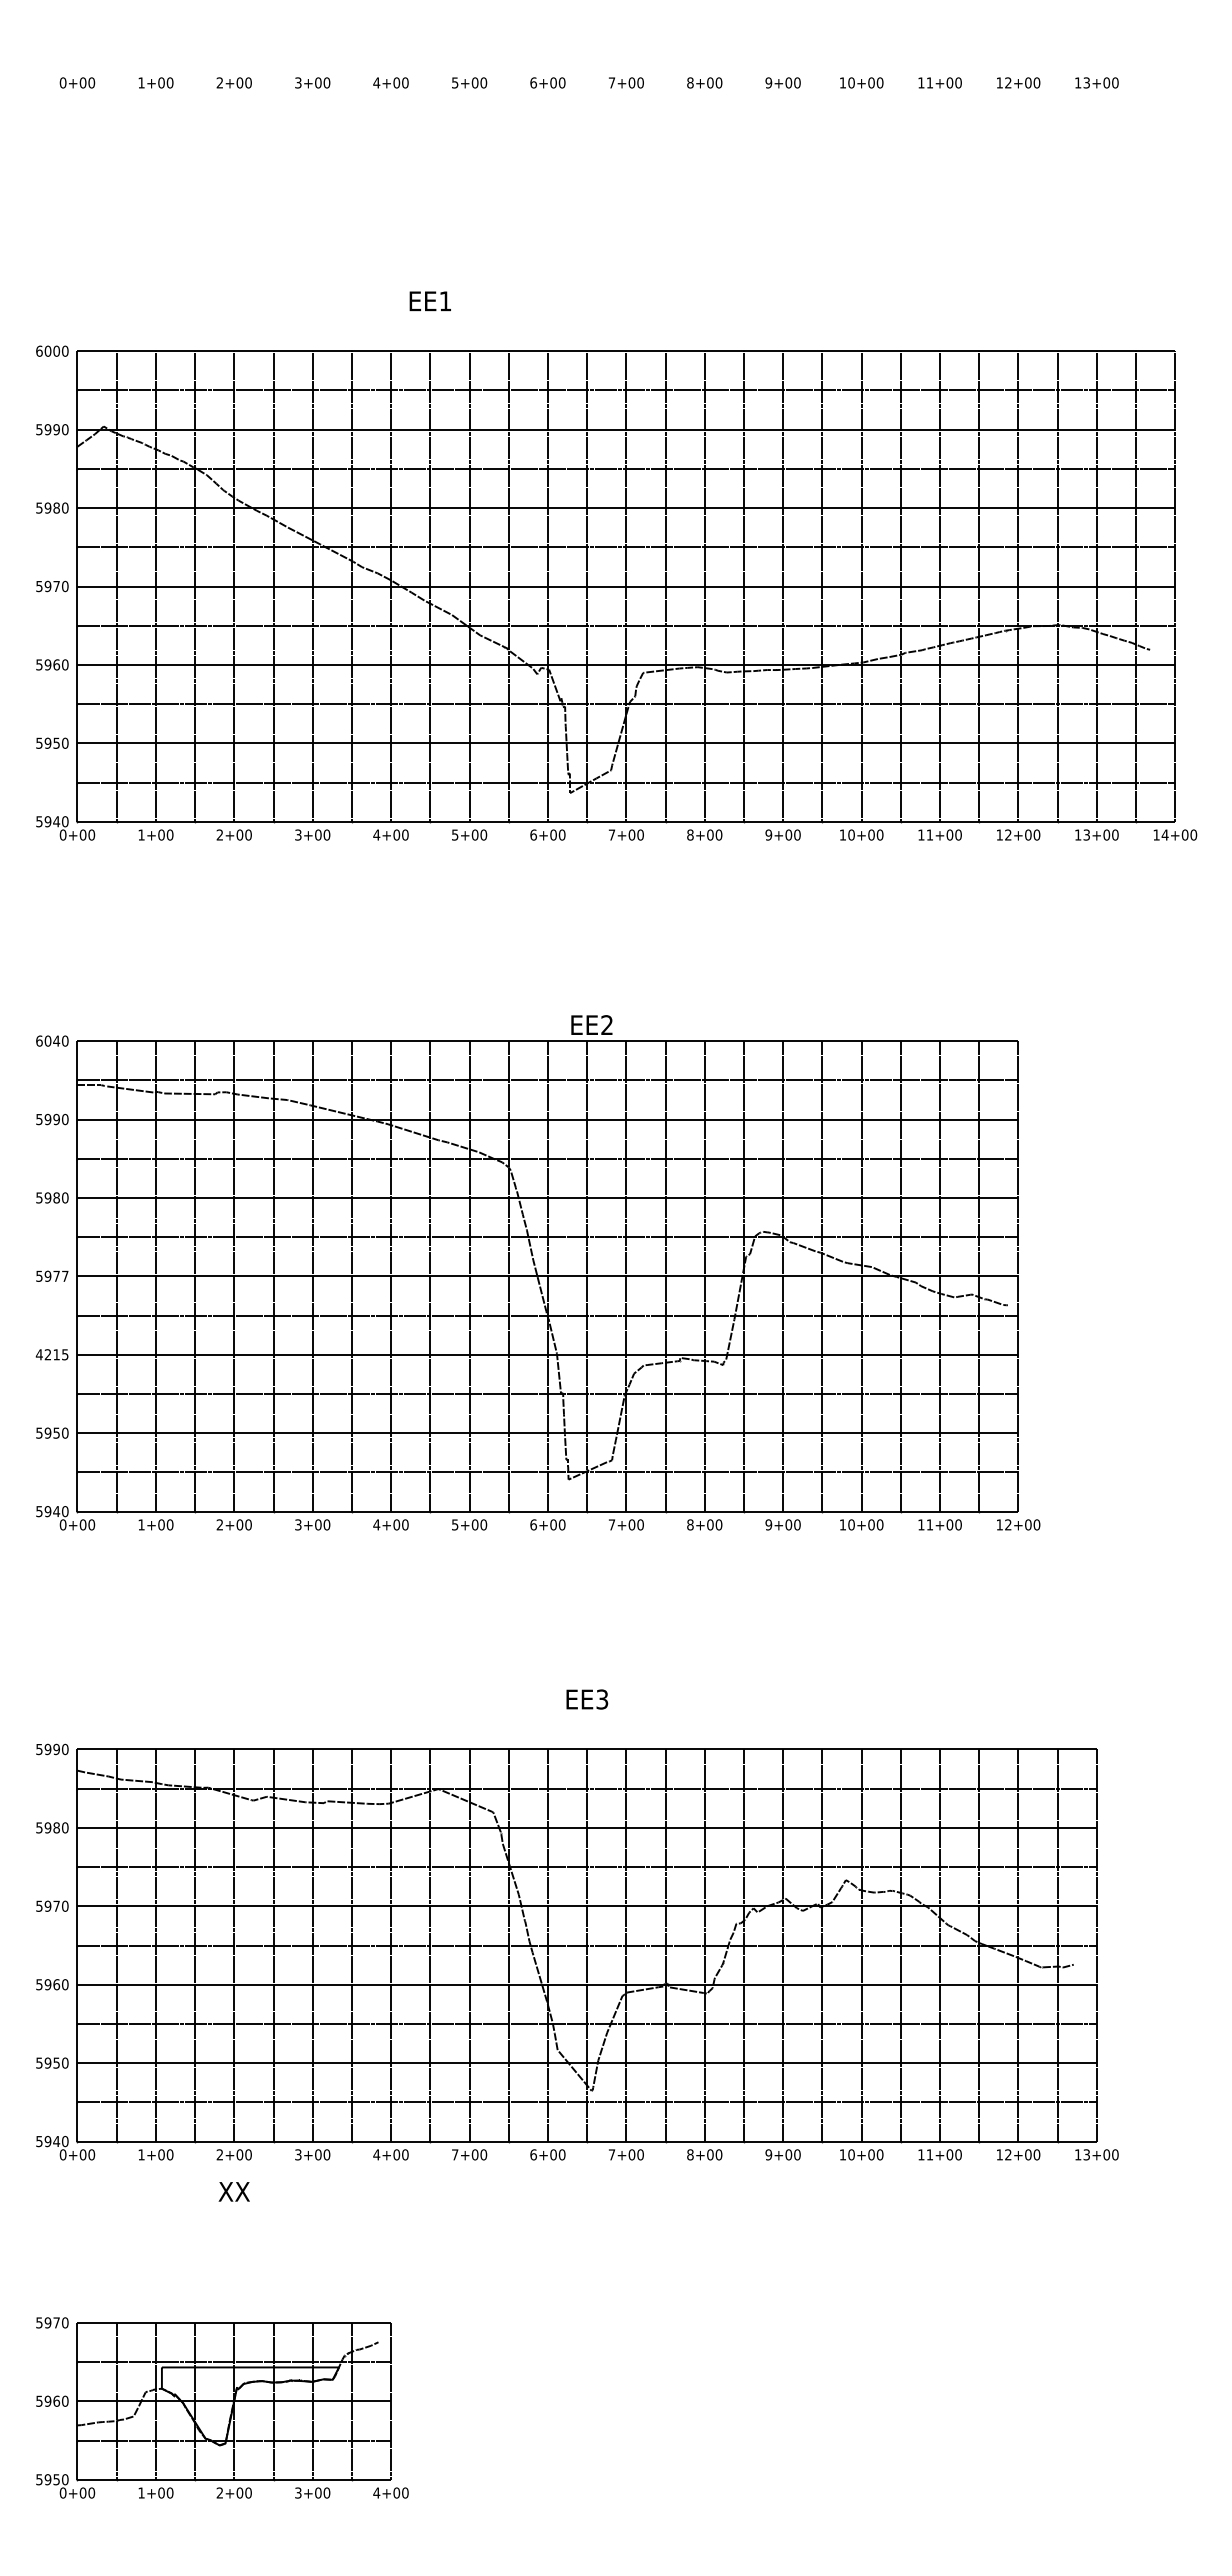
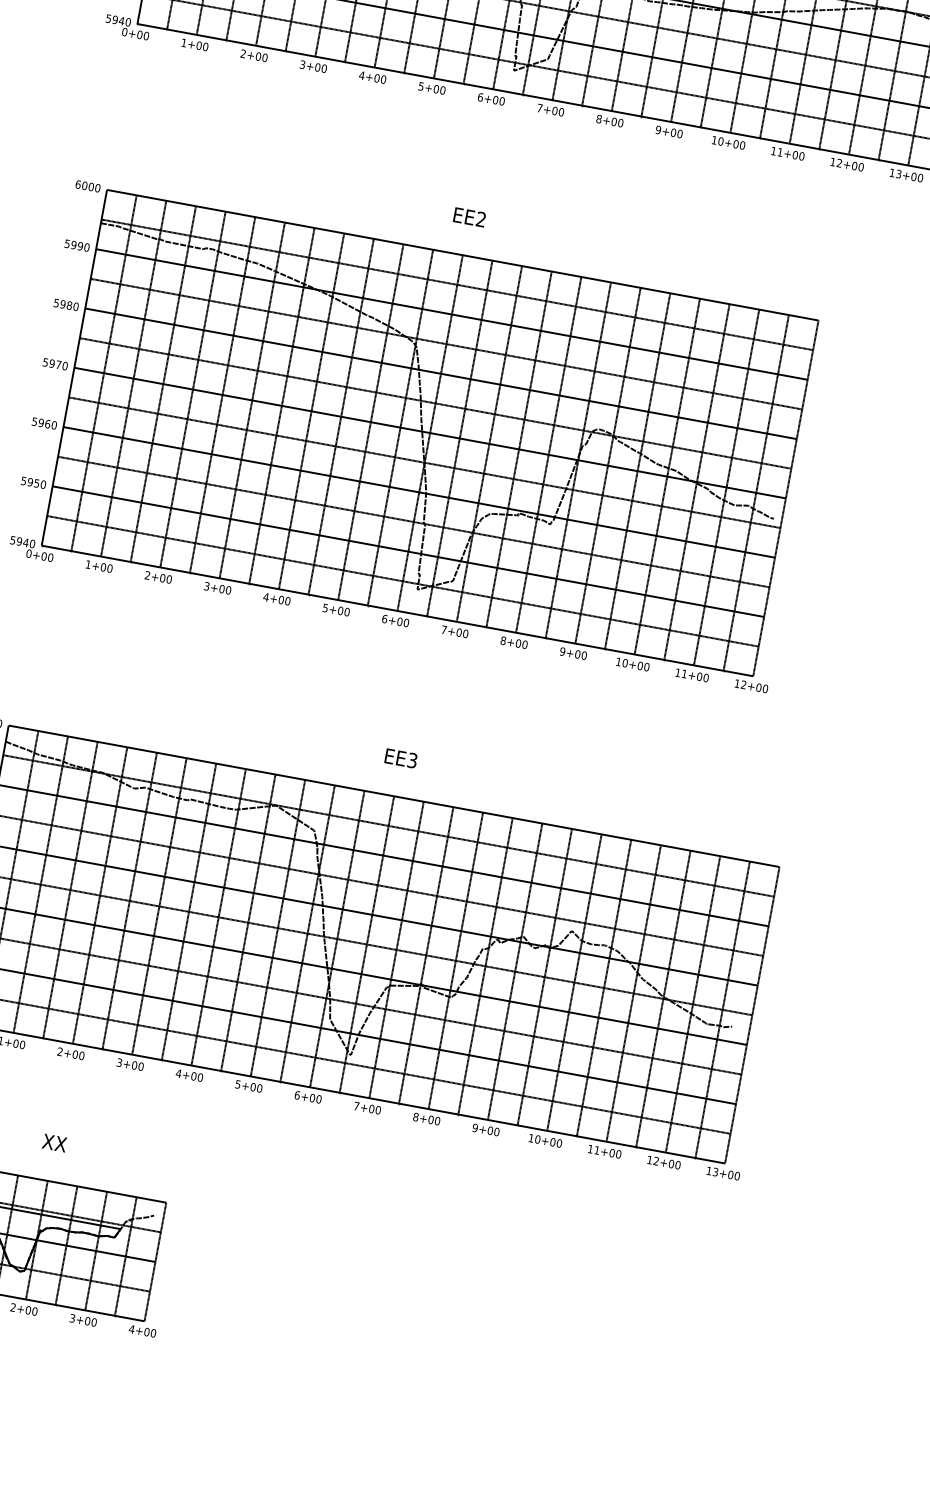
text: (591, 1024) -> (469, 216), moved
text: (56, 1040) -> (91, 186), 6040 -> 6000
text: (65, 1275) -> (65, 365), 5977 -> 5970
text: (51, 1354) -> (43, 423), 4215 -> 5960
text: (455, 2154) -> (238, 1084), 7+00 -> 5+00
text: (233, 2191) -> (54, 1142), moved

